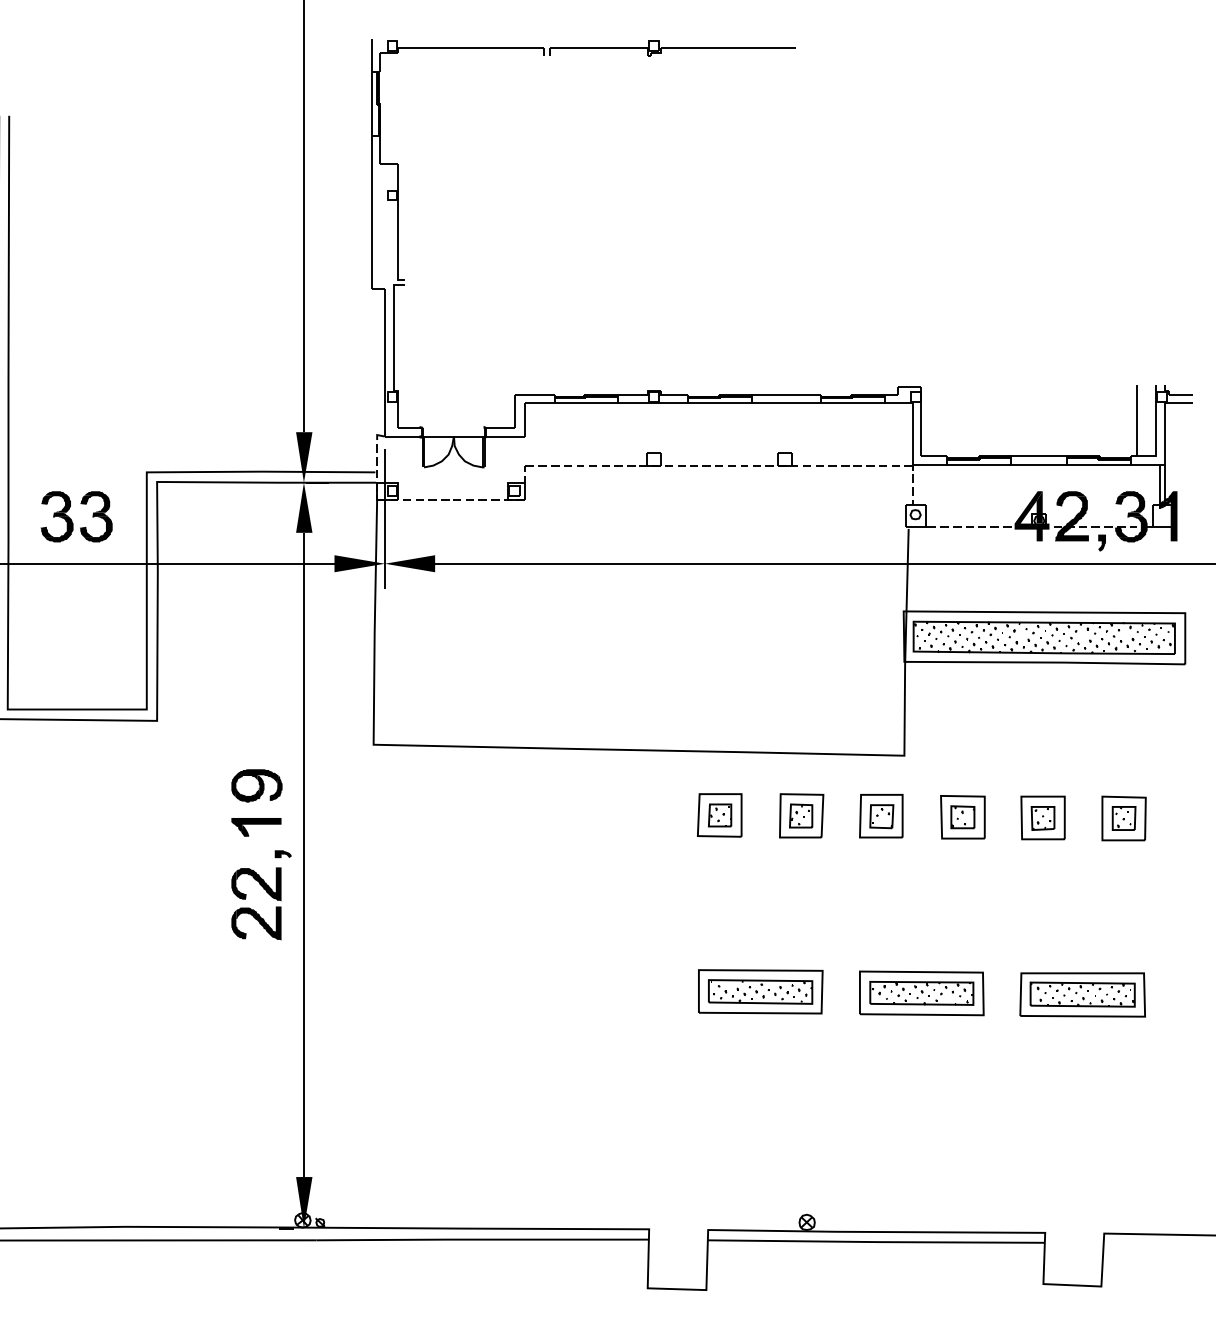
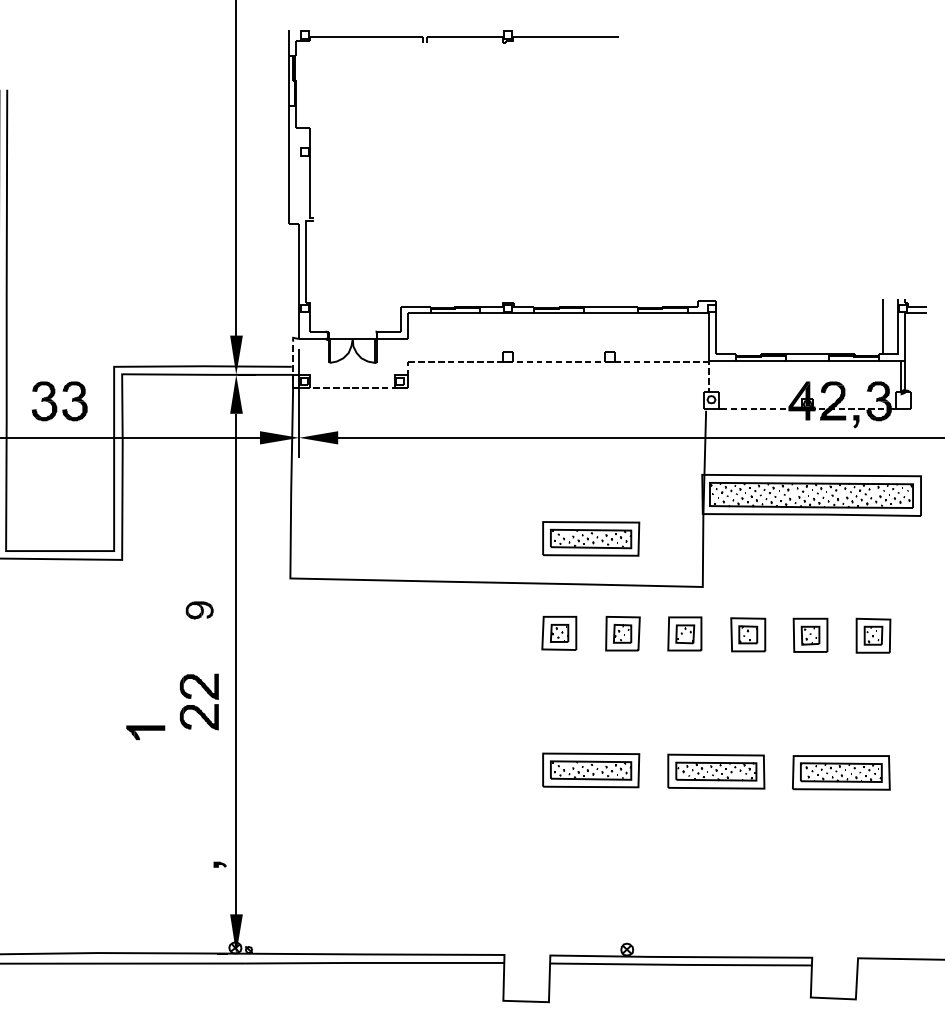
fill: (1169, 516) -> (908, 401), removed
part: (760, 693) -> (590, 538), added
part: (256, 785) -> (199, 610), size x0.7
part: (256, 827) -> (145, 732), moved
part: (282, 854) -> (219, 864), moved

